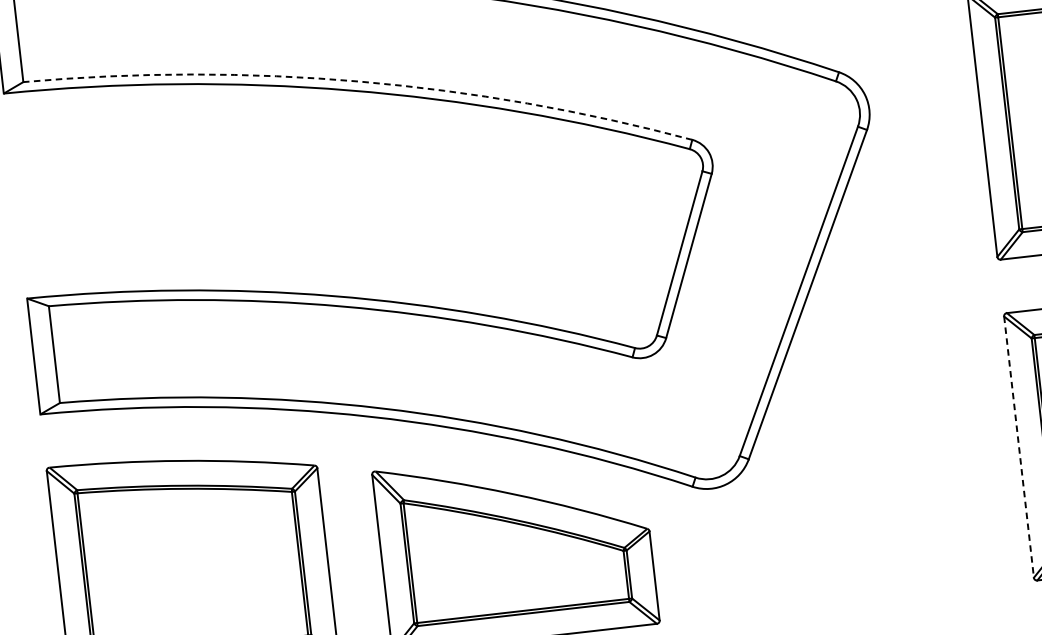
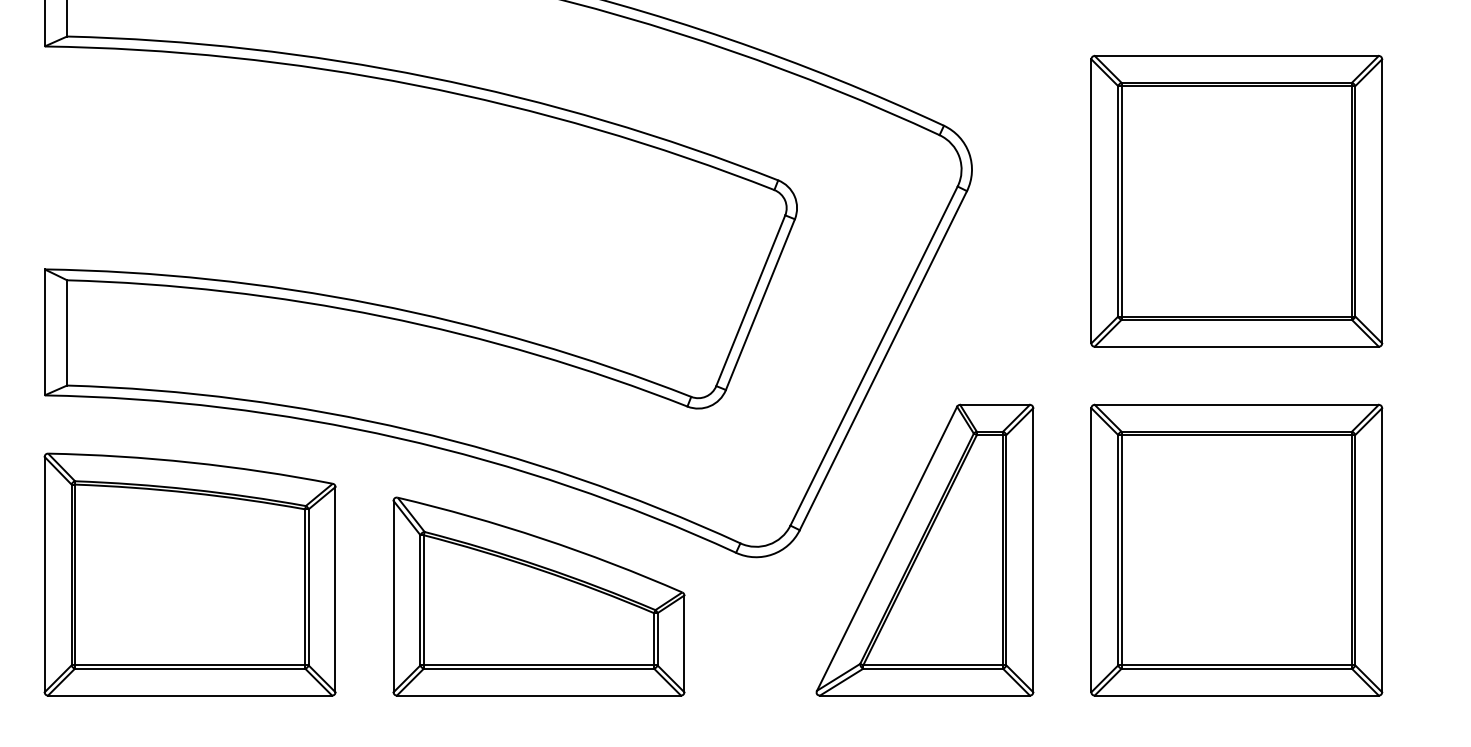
arc: (359, 81) -> (428, 77), dashed -> solid
line: (1019, 447) -> (1091, 550), dashed -> solid
part: (865, 463) -> (924, 549), added

